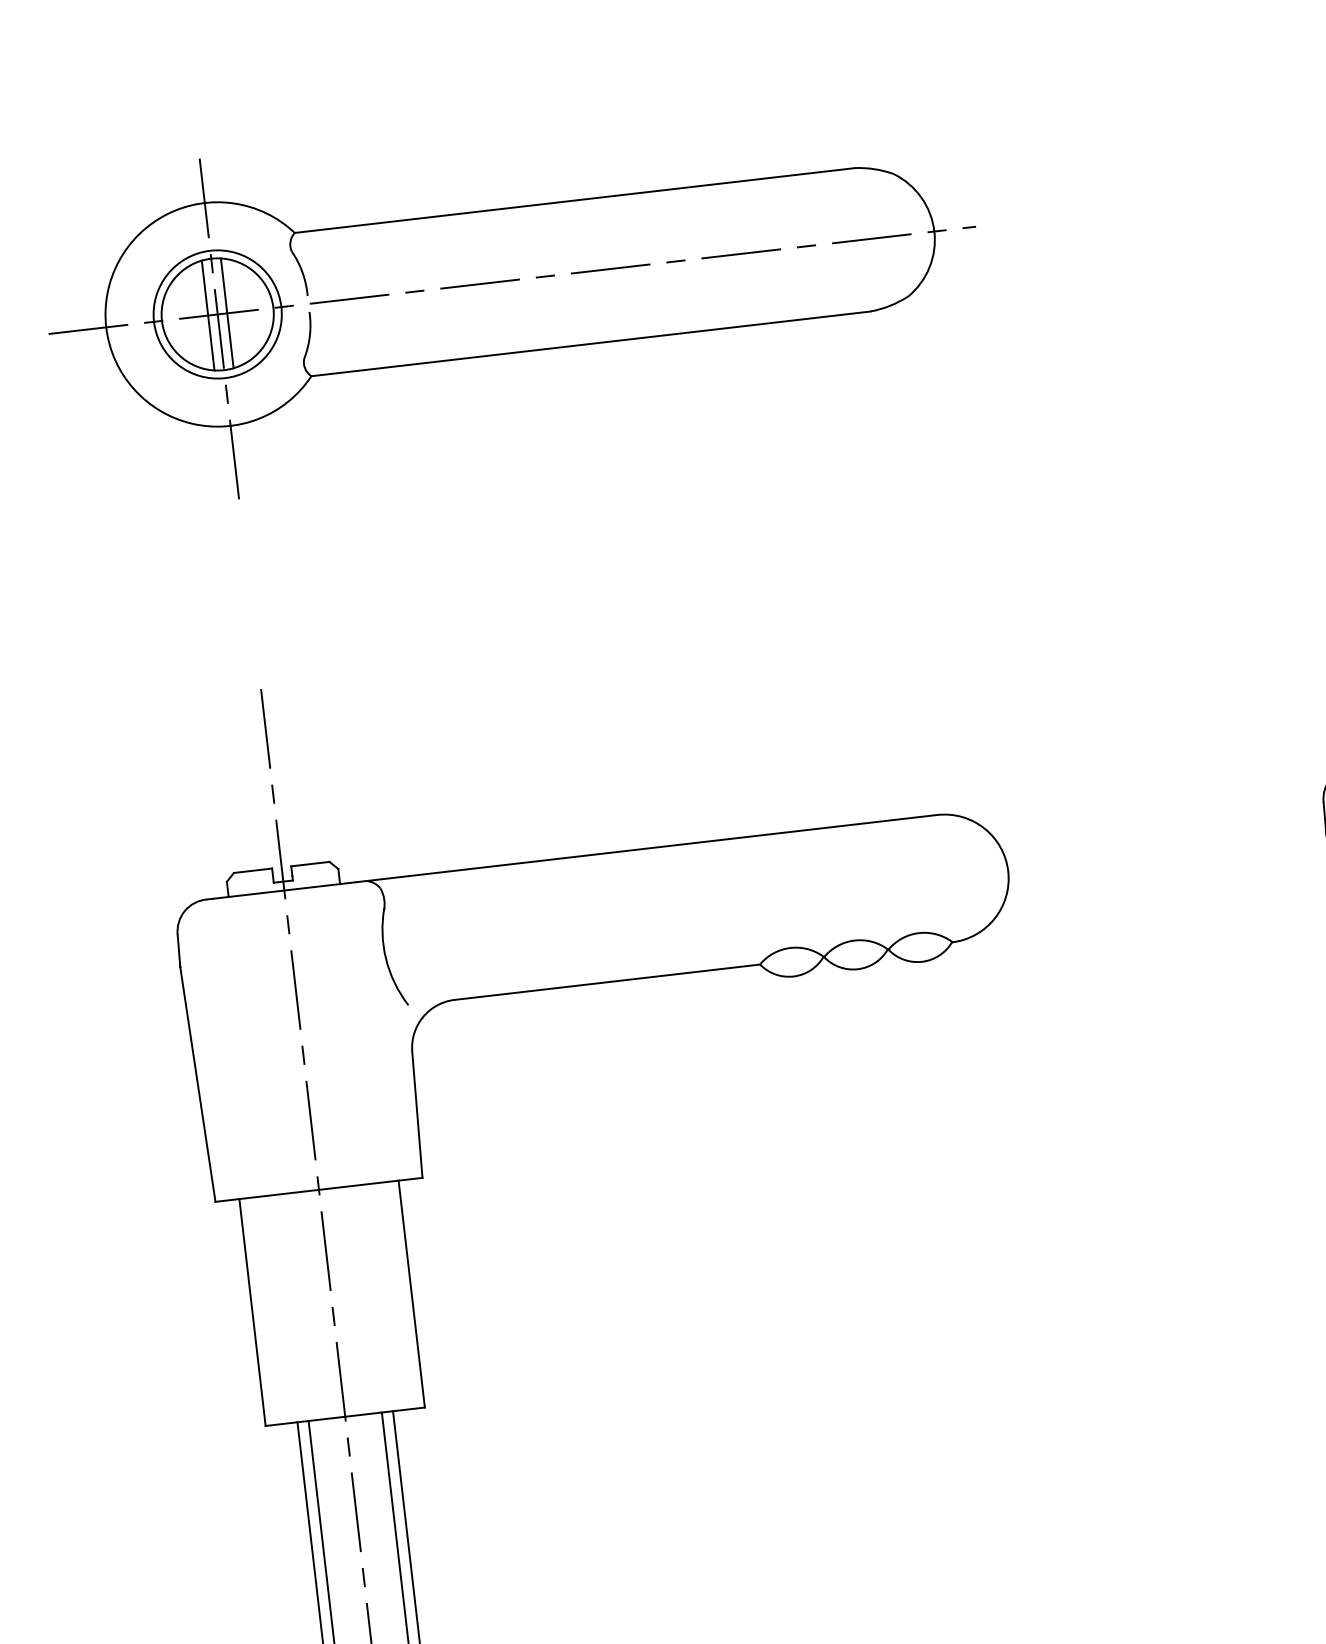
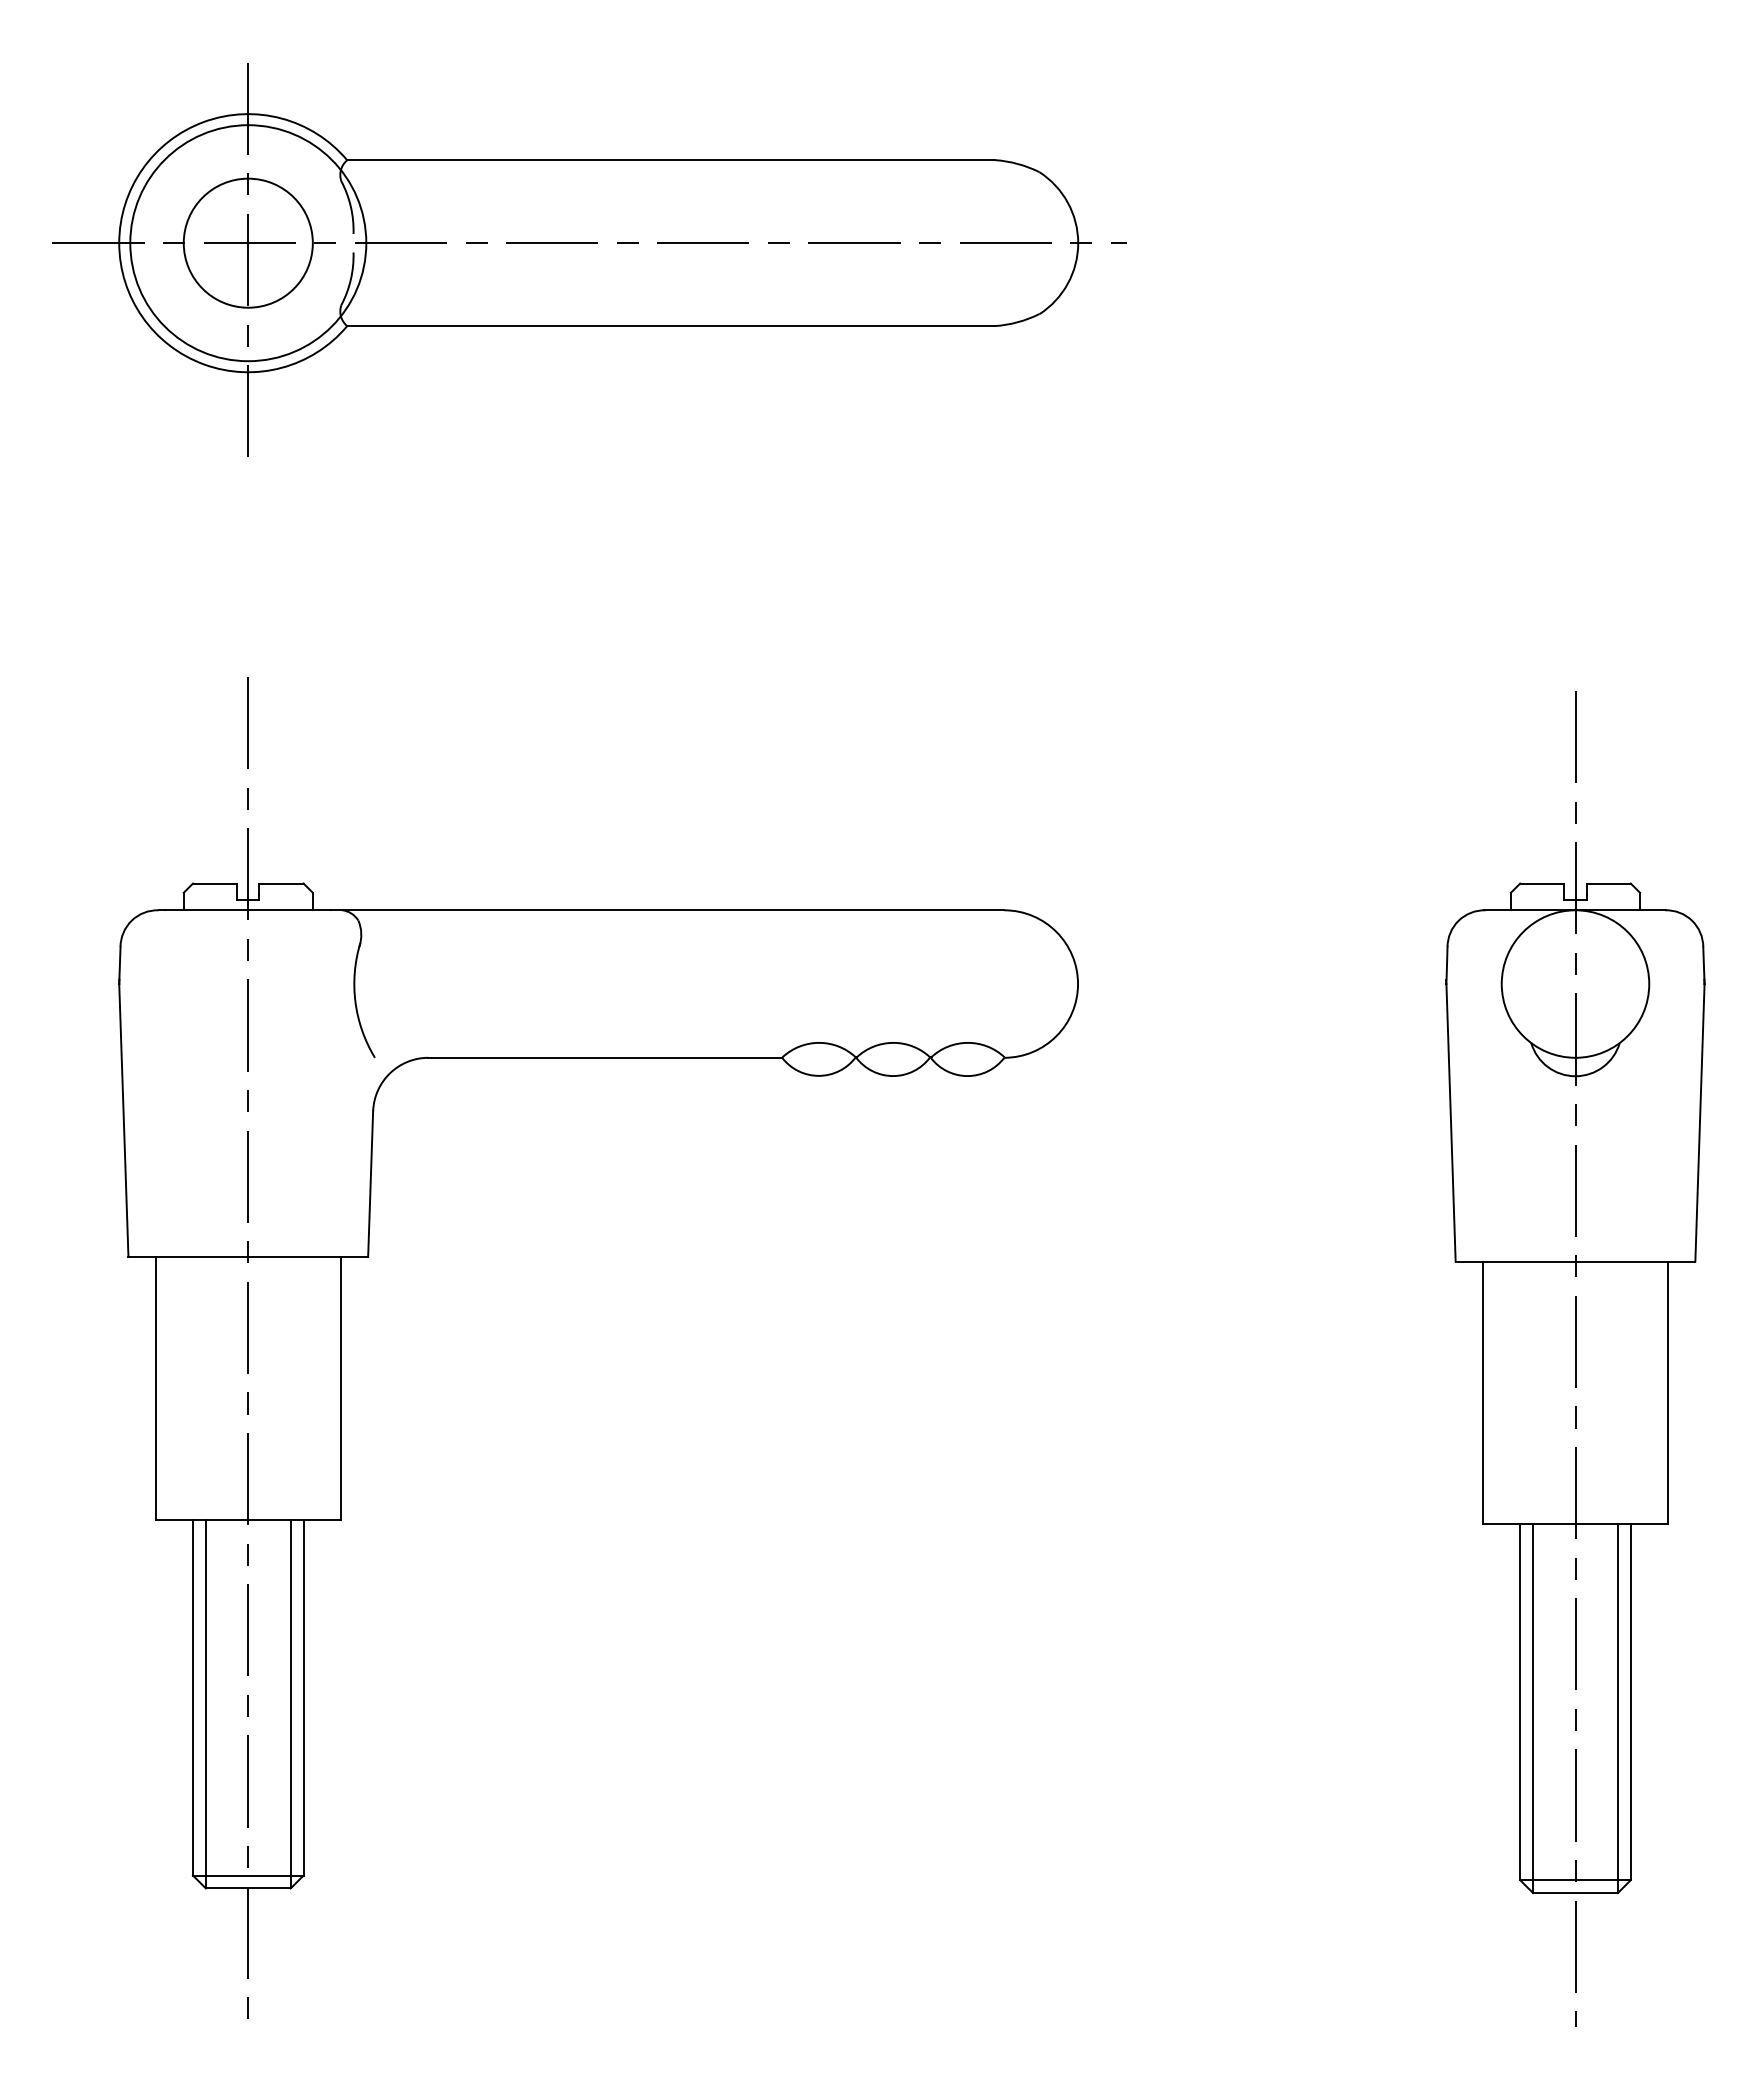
line: (227, 312) -> (259, 242), removed
circle: (217, 313) -> (248, 242), size x1.6
line: (208, 314) -> (237, 242), removed

